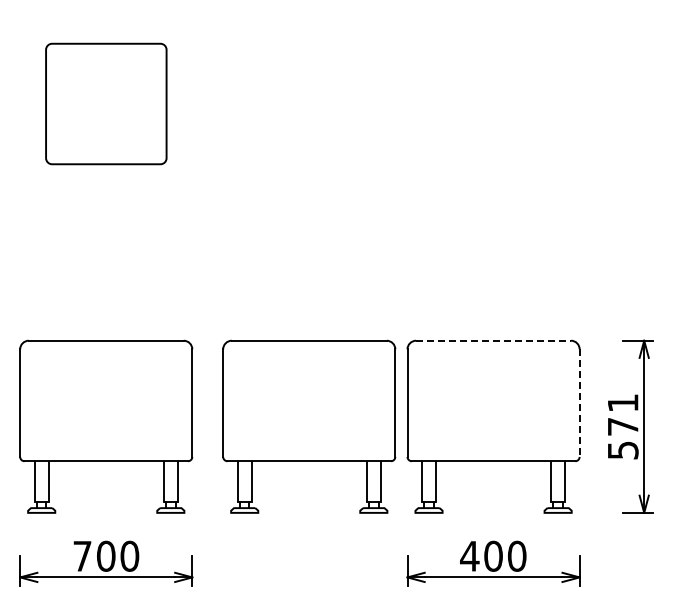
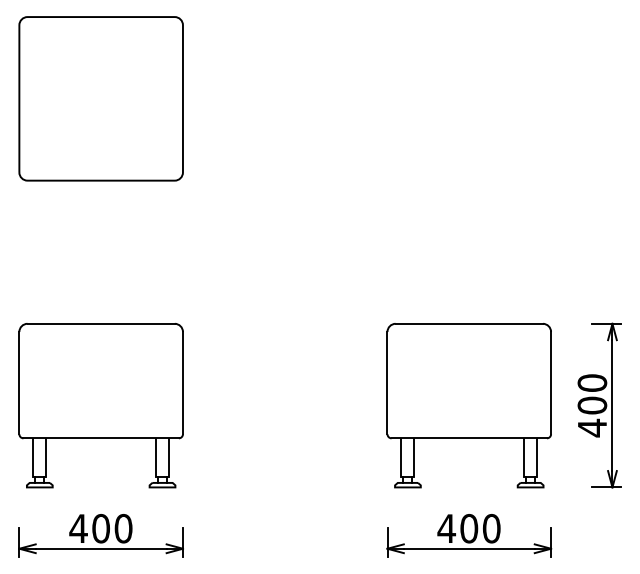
part: (106, 103) -> (101, 98), size x1.43
line: (494, 340) -> (470, 323), dashed -> solid
line: (579, 403) -> (550, 383), dashed -> solid
part: (309, 426) -> (294, 405), removed
text: (622, 426) -> (591, 405), 571 -> 400
text: (82, 556) -> (78, 528), 700 -> 400

